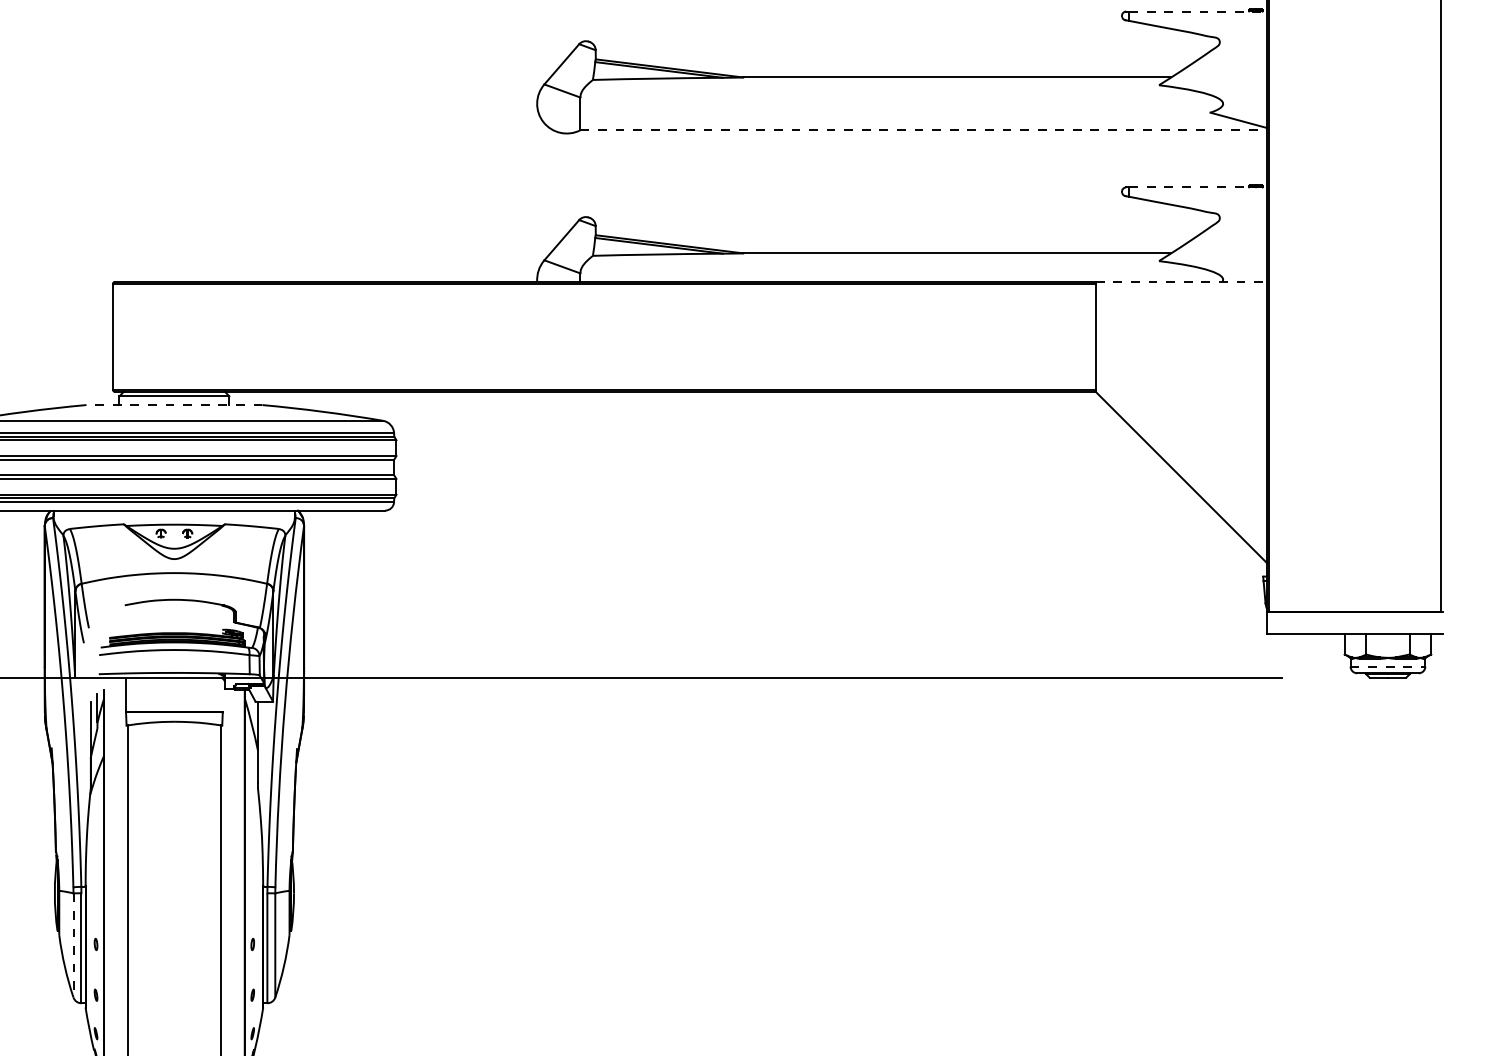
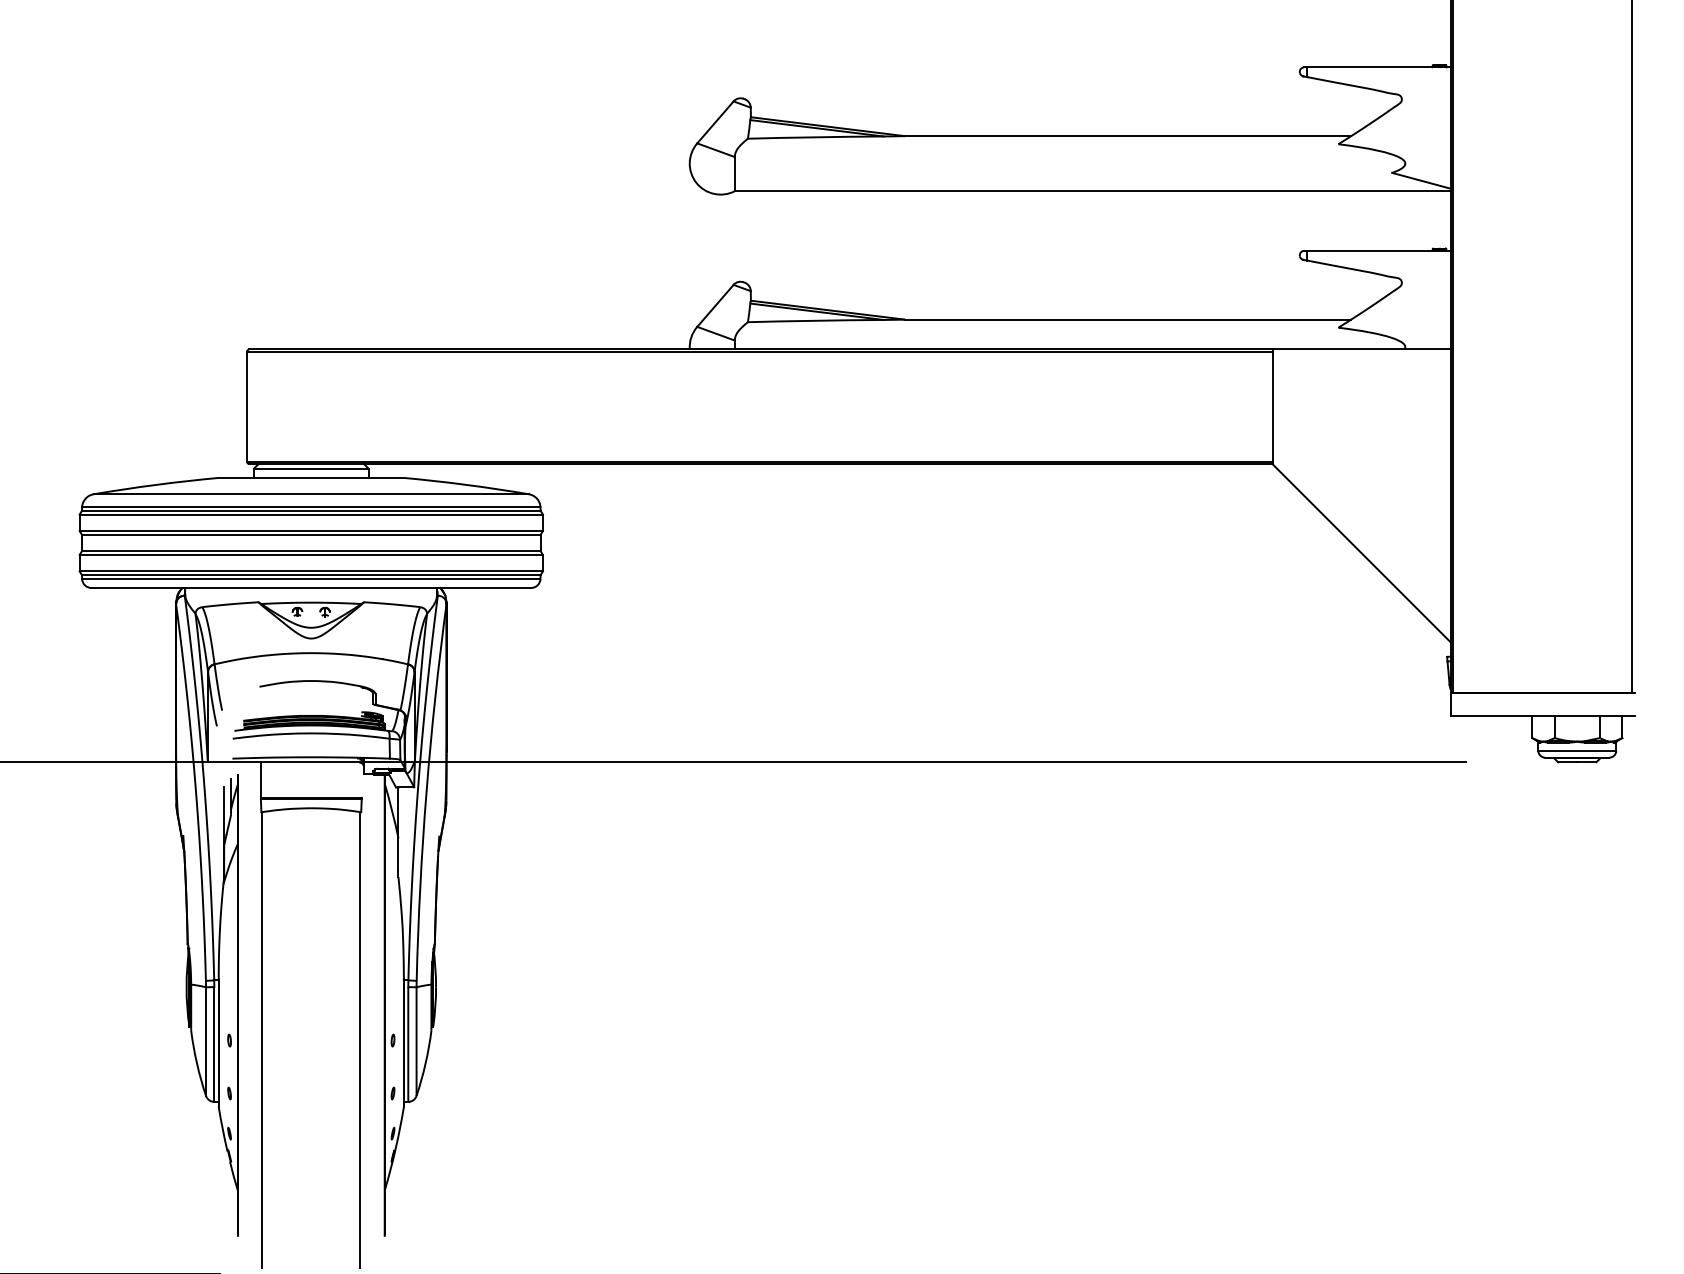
line: (1198, 11) -> (1379, 67), dashed -> solid
line: (924, 130) -> (1093, 191), dashed -> solid
line: (1198, 187) -> (1379, 250), dashed -> solid
line: (1182, 282) -> (1362, 349), dashed -> solid
line: (174, 404) -> (311, 477), dashed -> solid
line: (1388, 666) -> (1577, 750), dashed -> solid
line: (73, 946) -> (206, 1042), dashed -> solid

